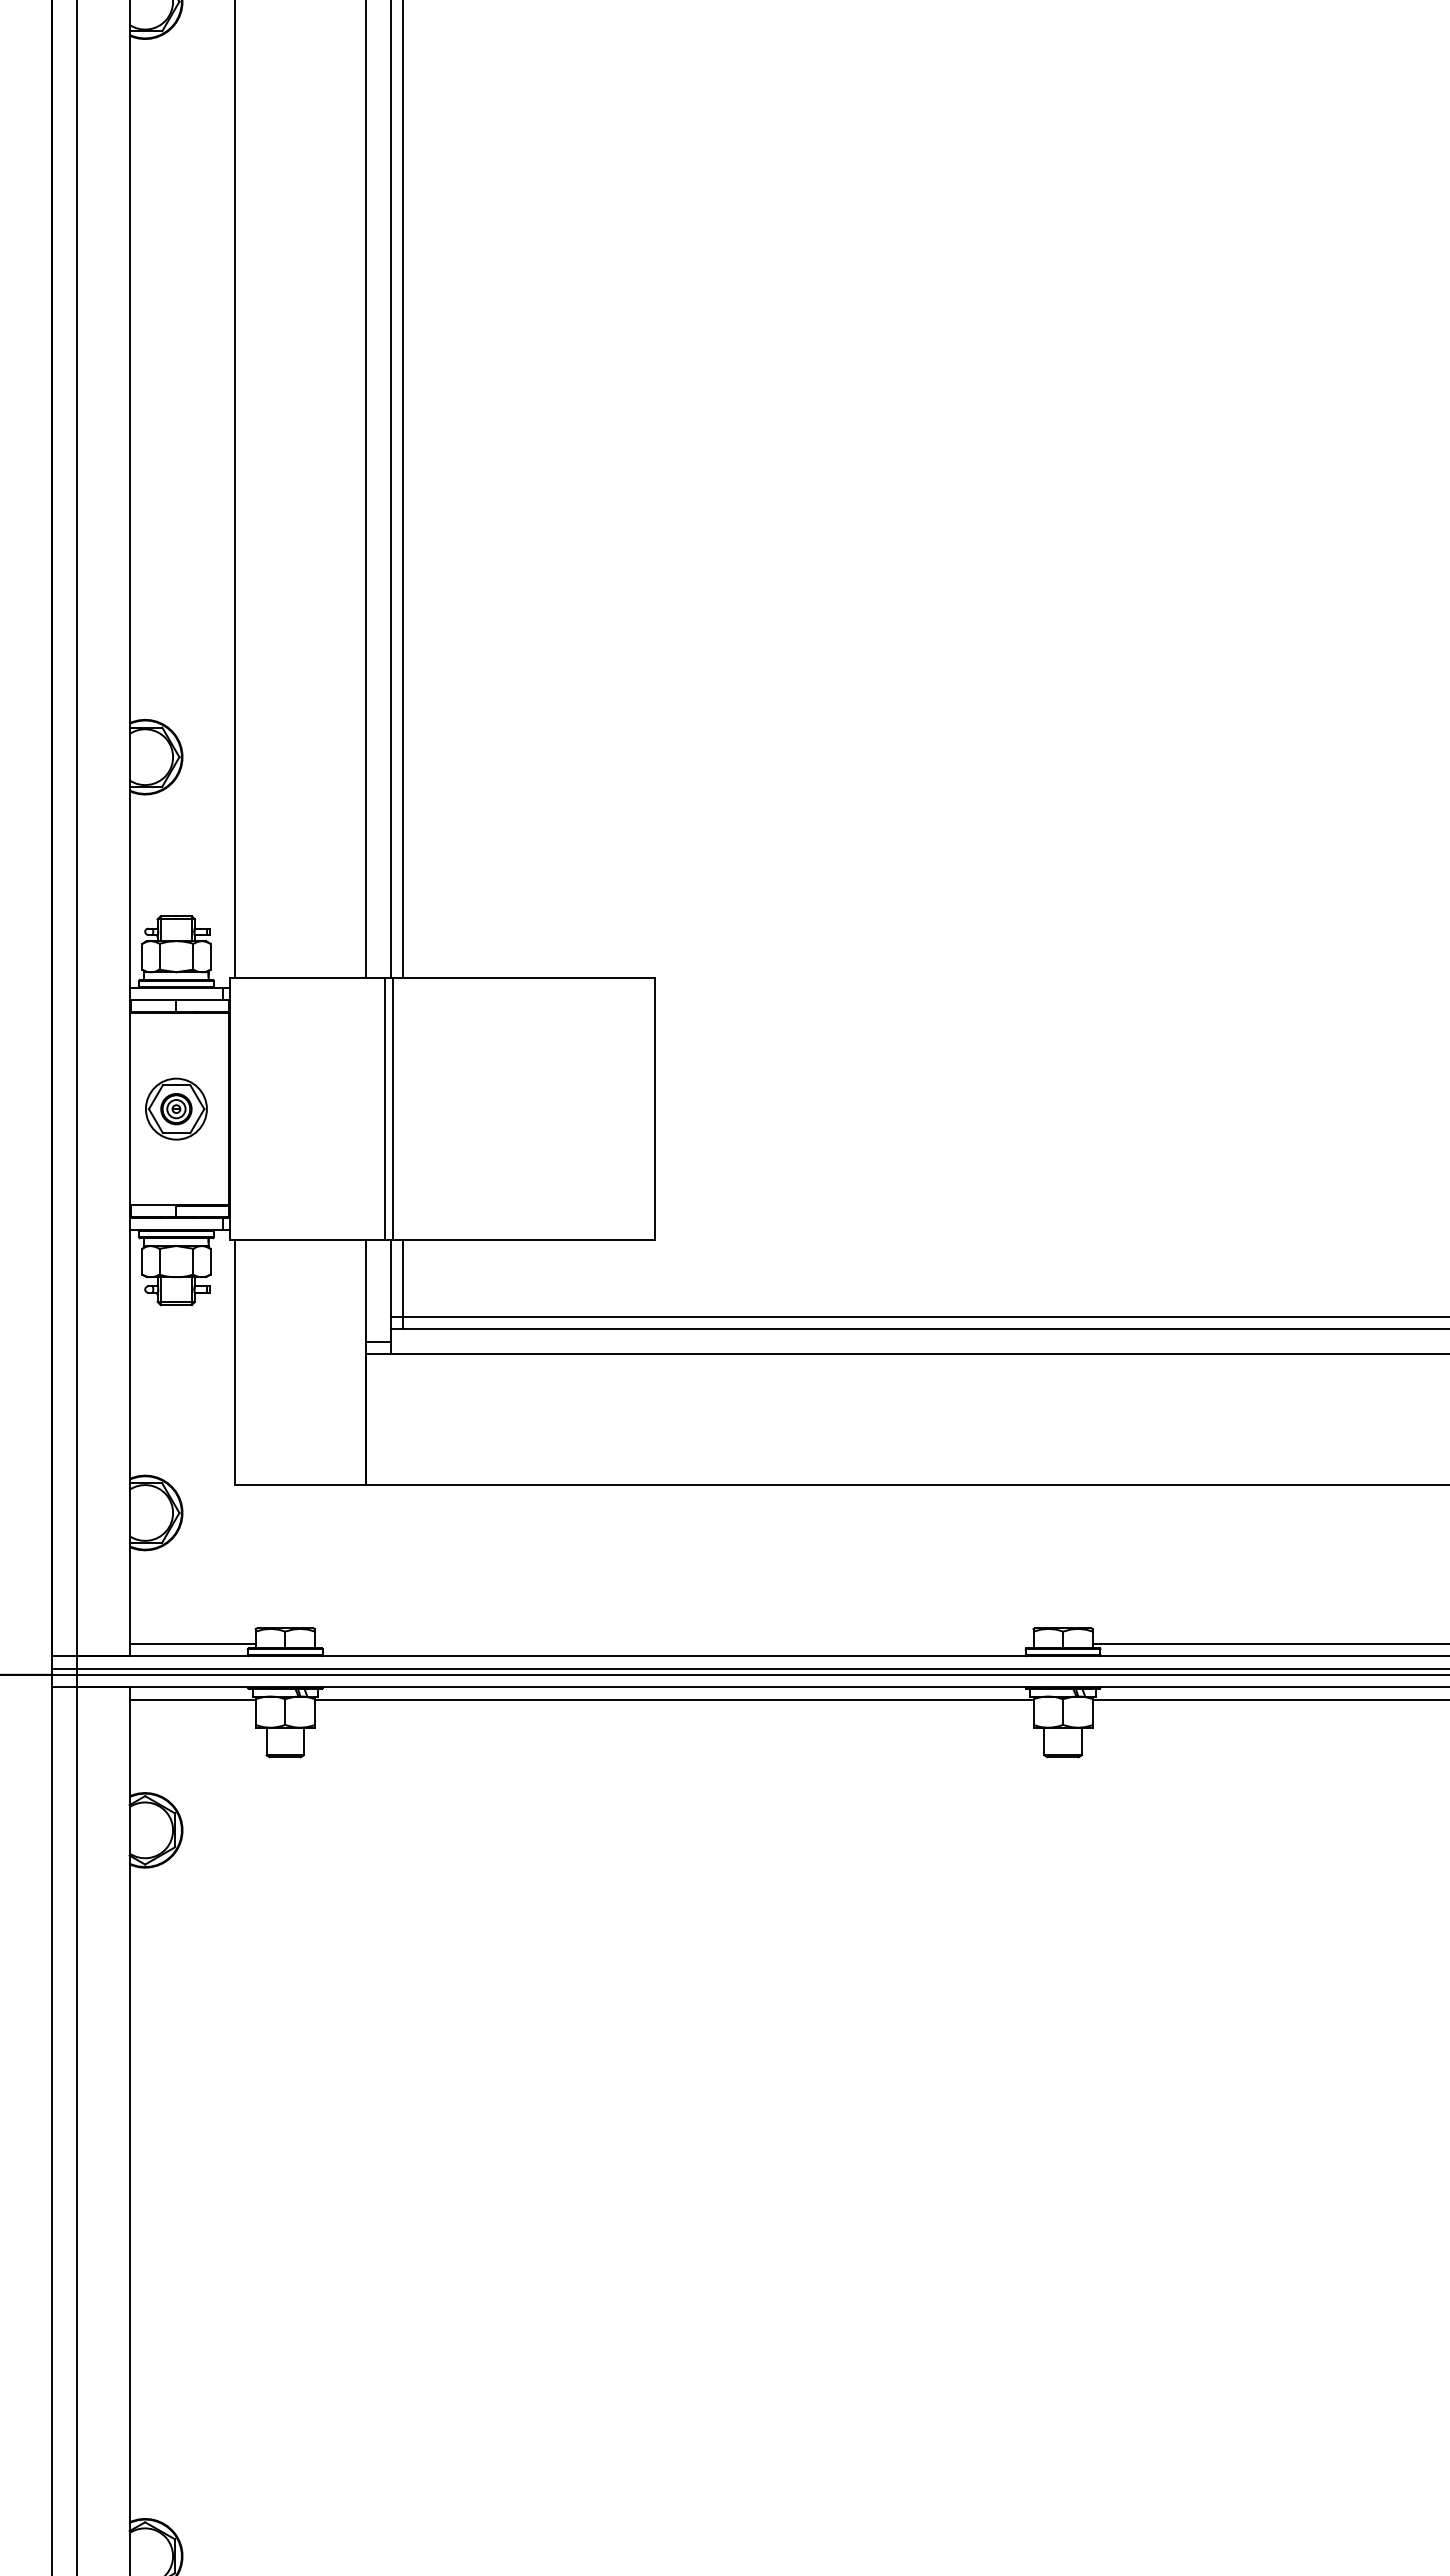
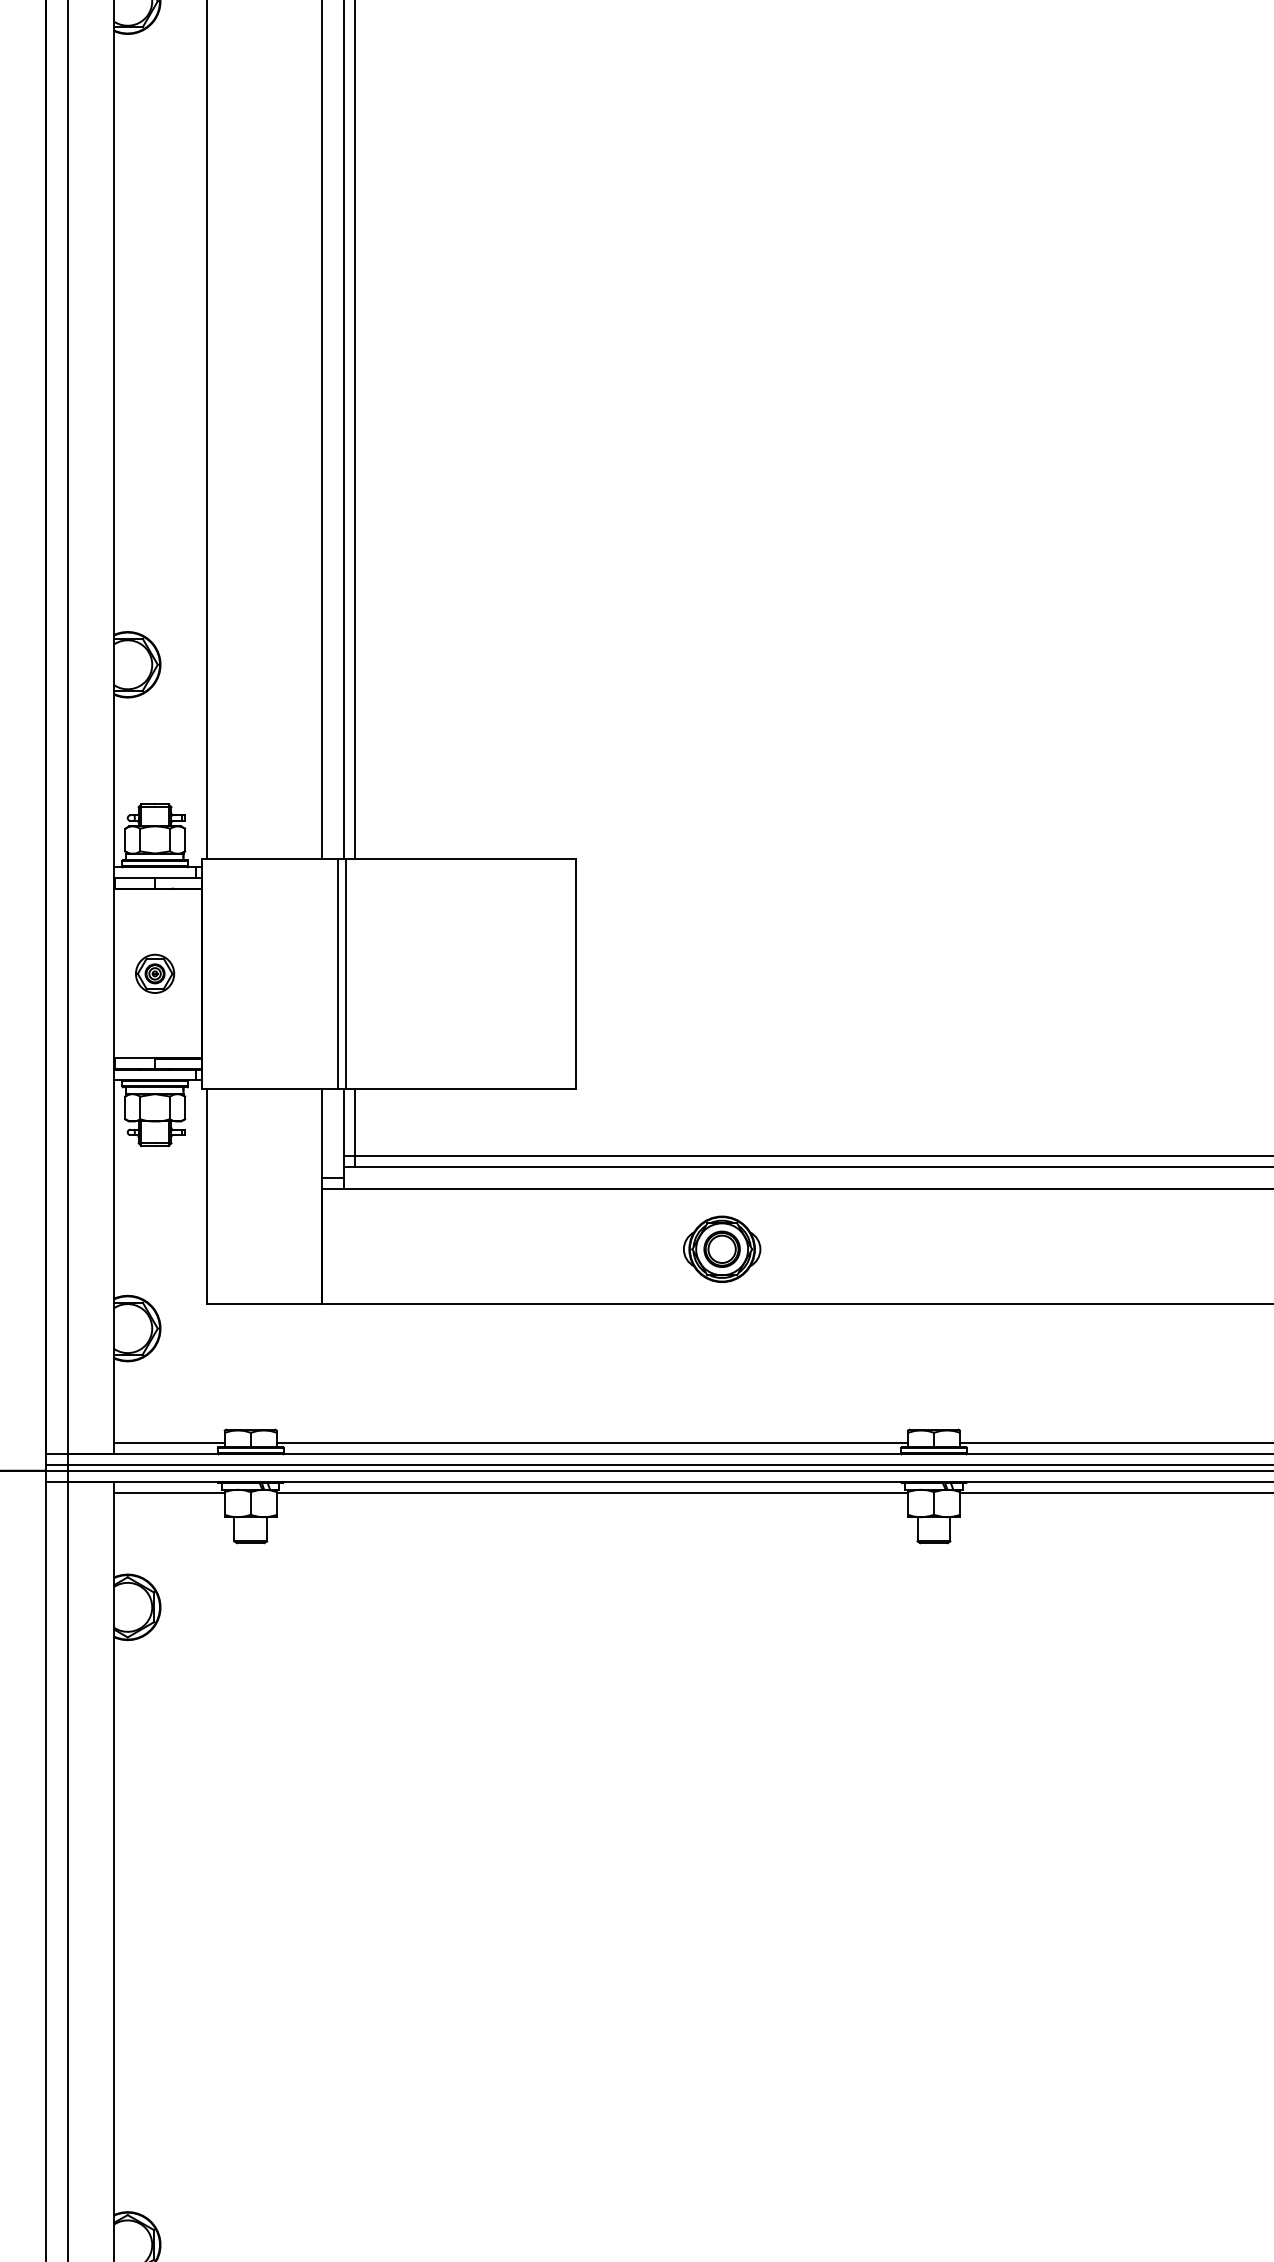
part: (175, 1108) -> (154, 973), size x0.71
part: (821, 1422) -> (721, 1249), added
line: (673, 1643) -> (591, 1443), added

